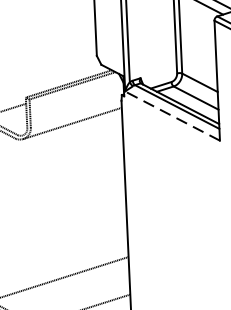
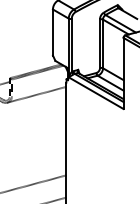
line: (173, 116) -> (96, 93), dashed -> solid

